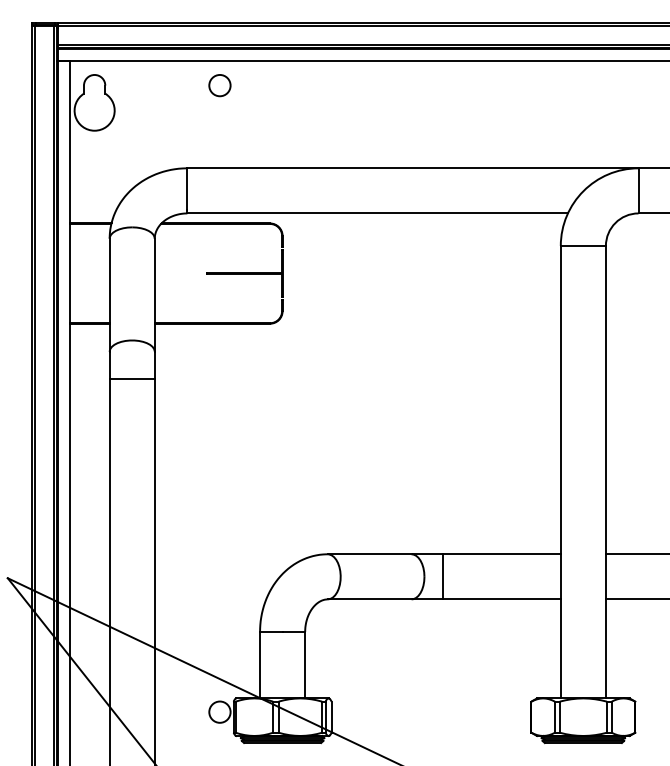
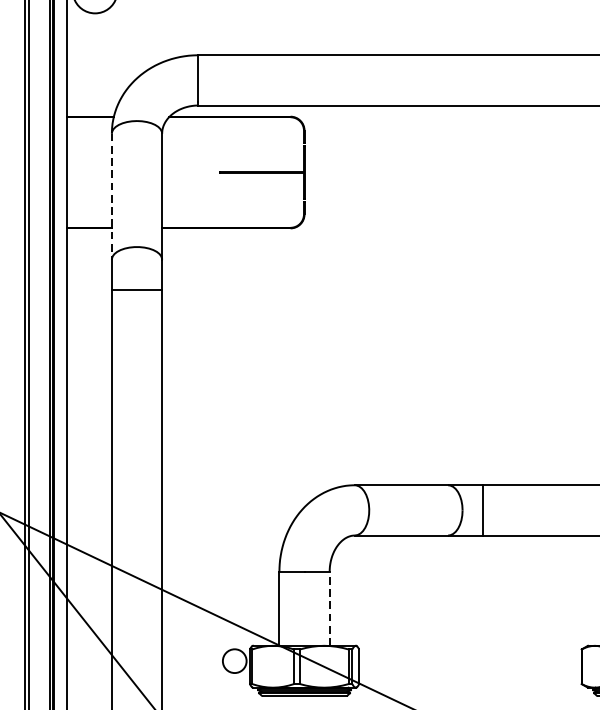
line: (109, 295) -> (111, 196), solid -> dashed
line: (305, 664) -> (330, 608), solid -> dashed

